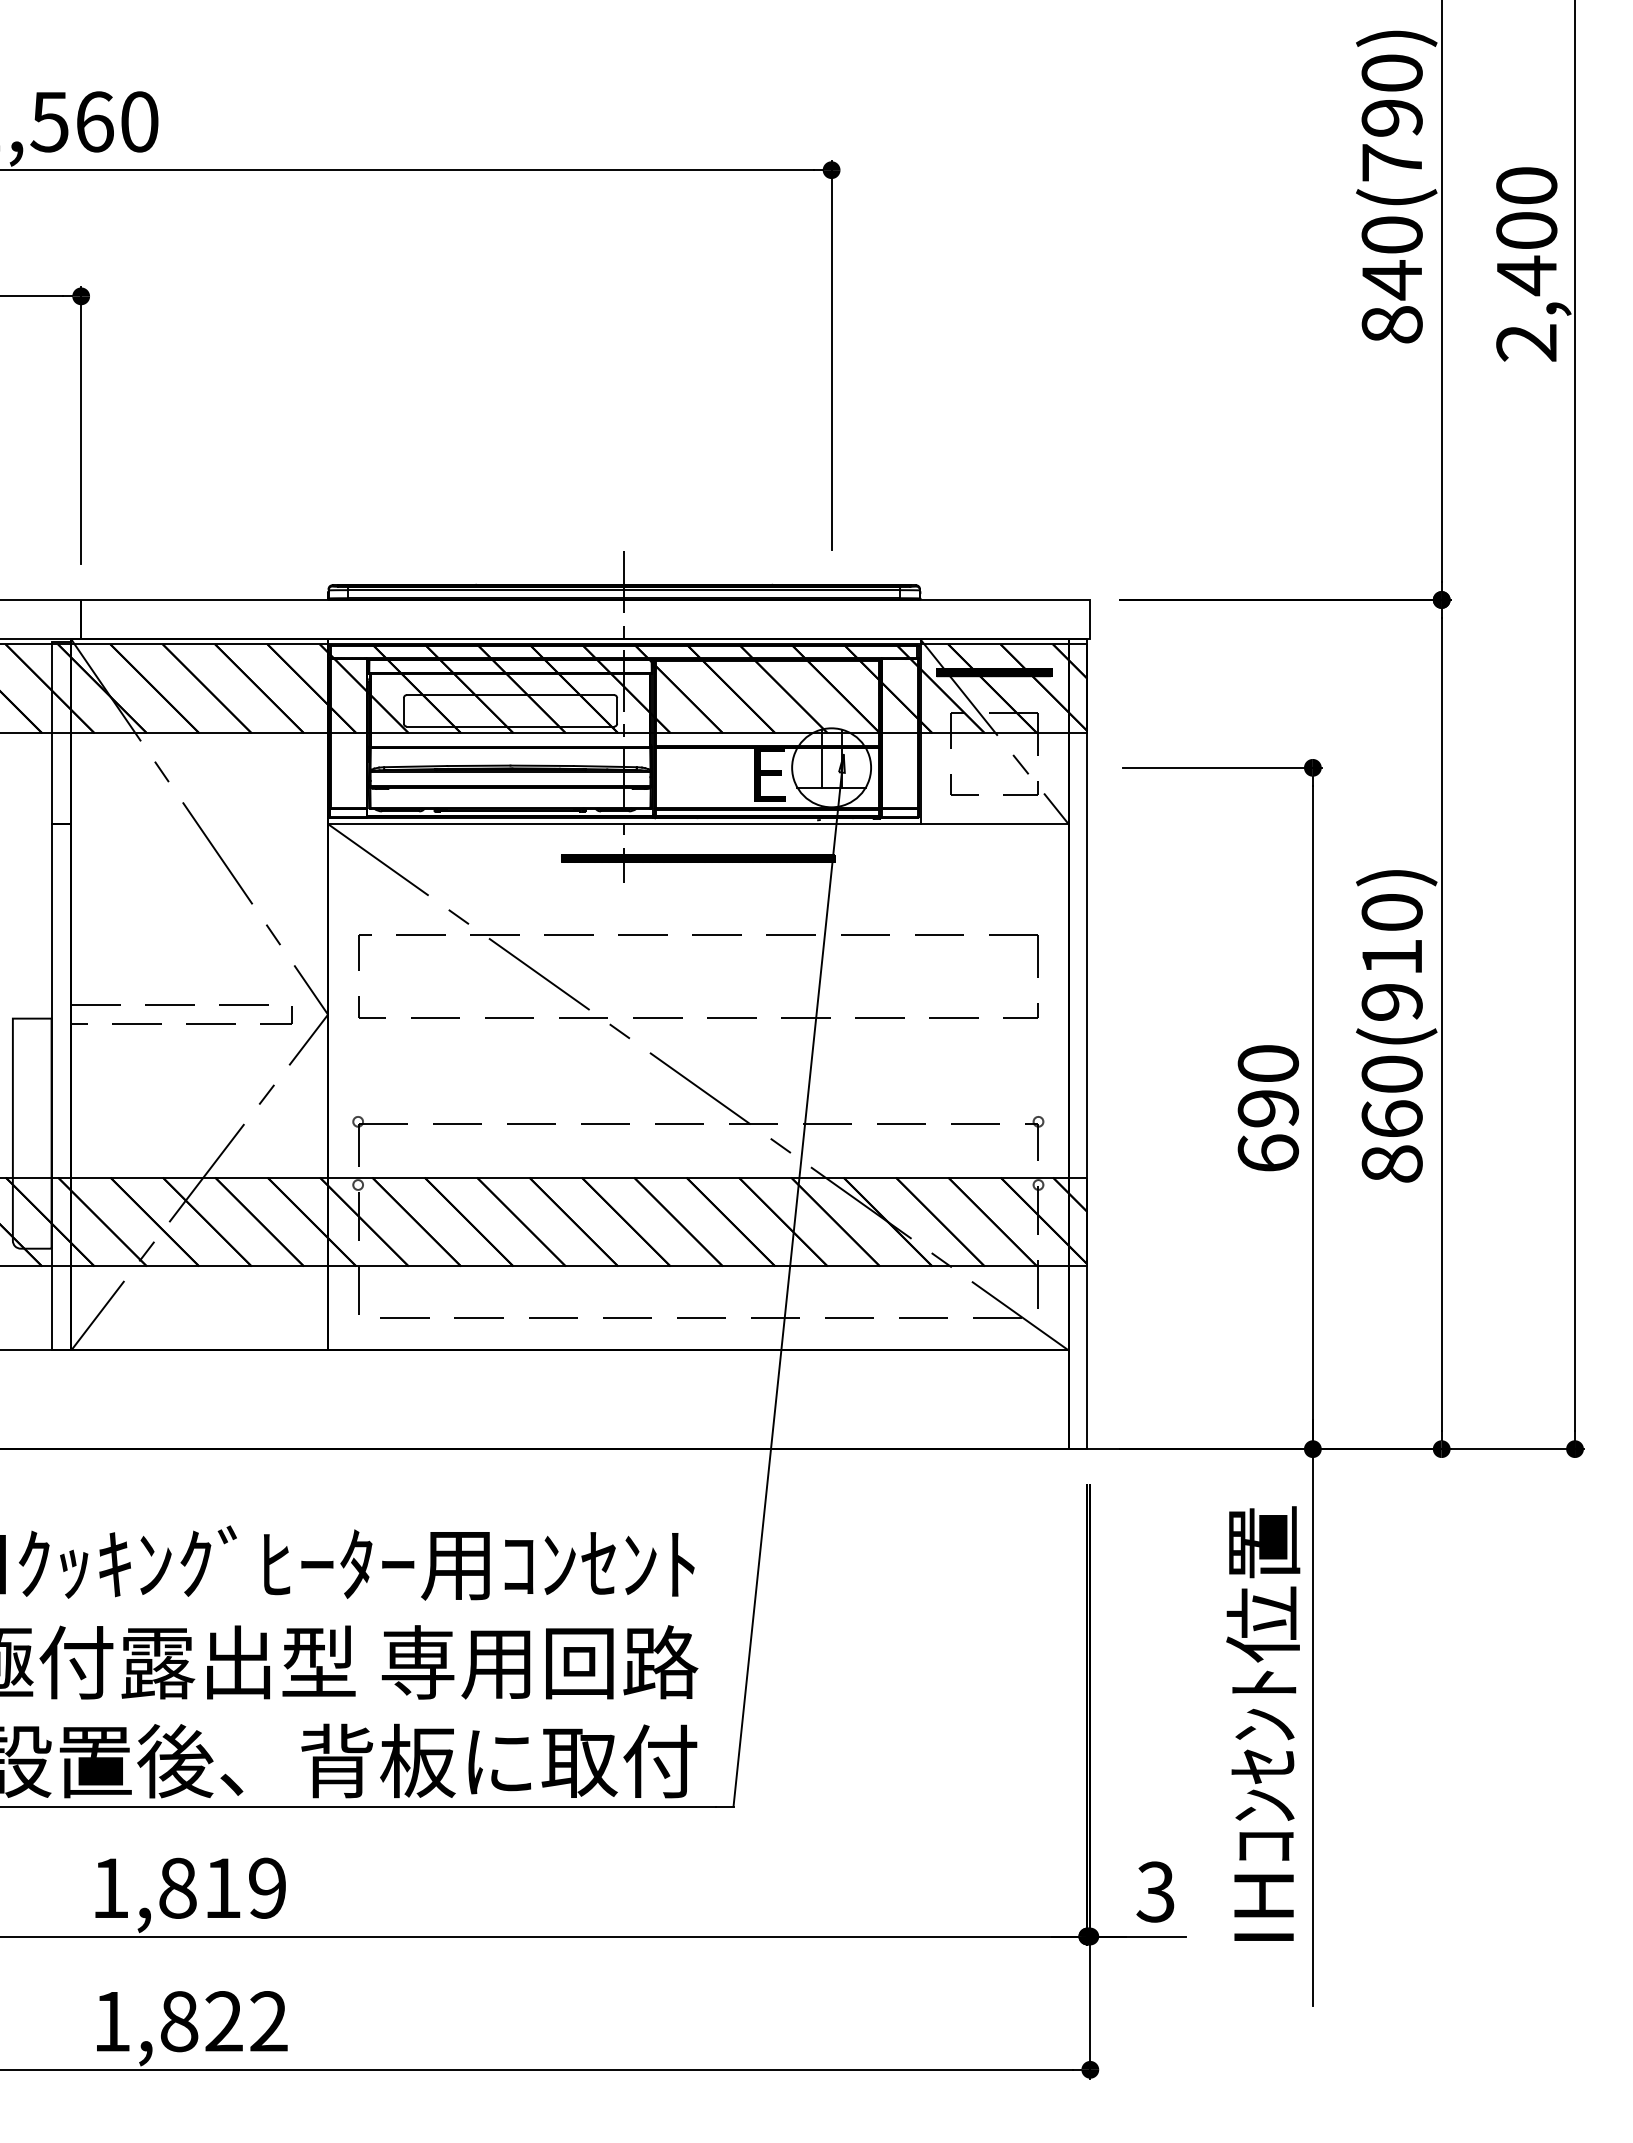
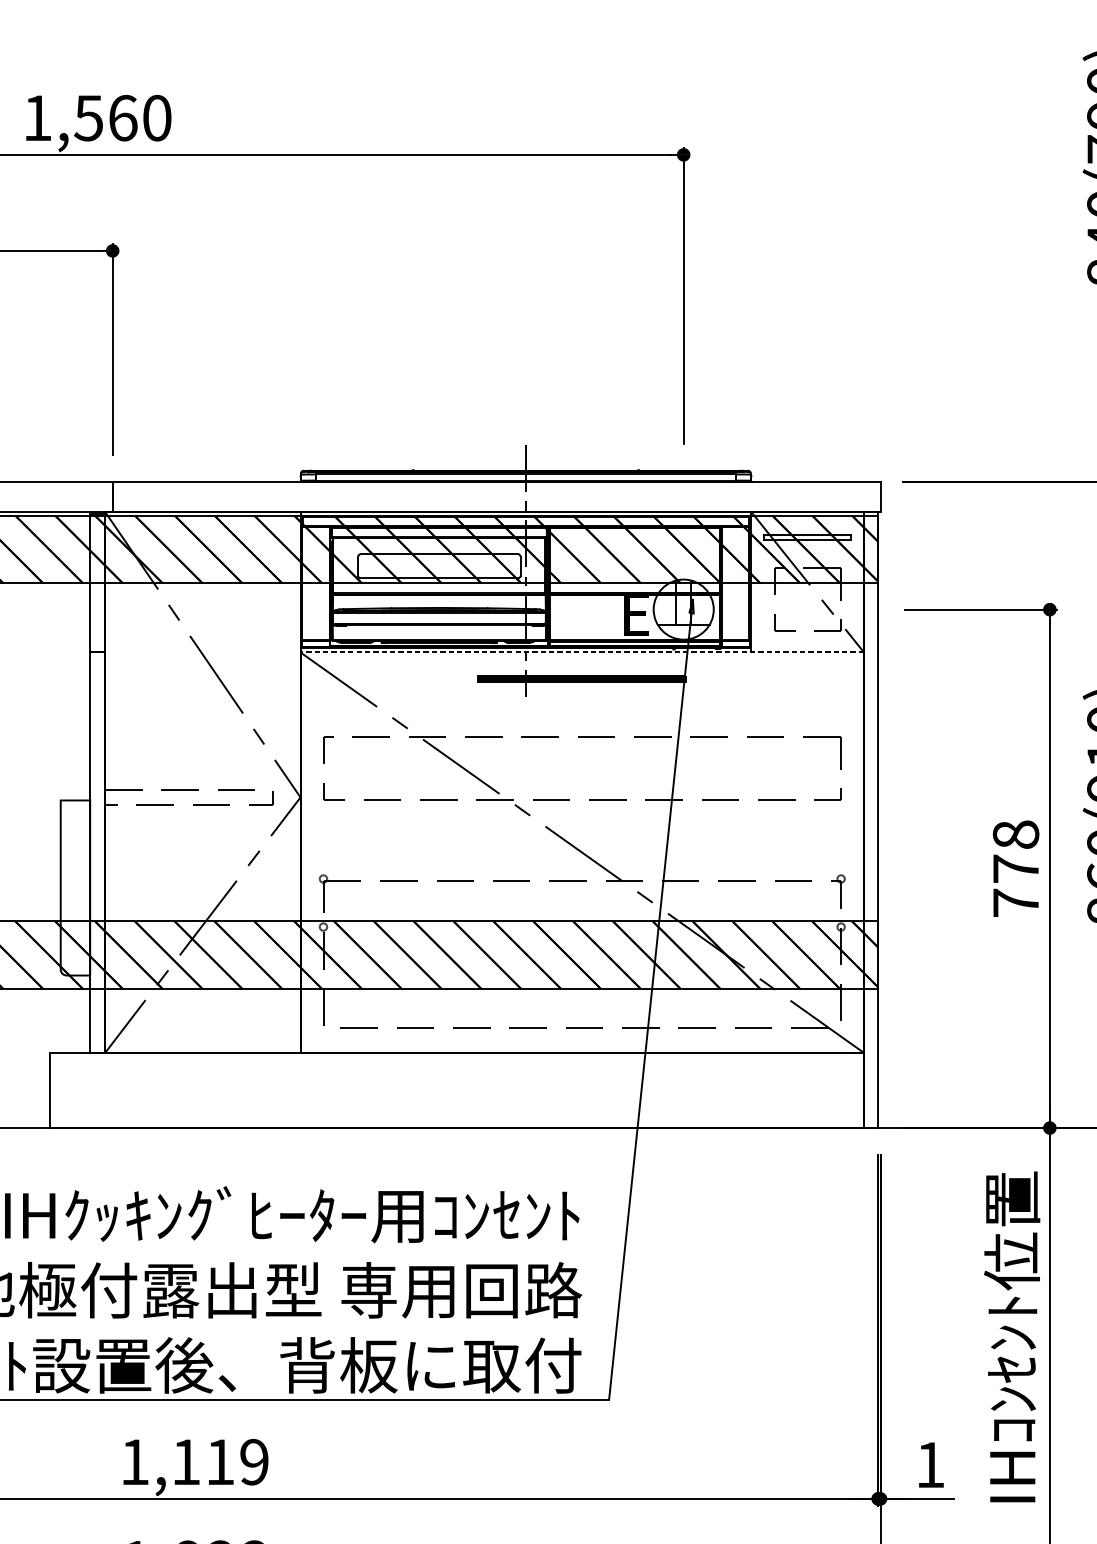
hatch: (994, 672) -> (807, 537), removed
line: (697, 824) -> (581, 652), solid -> dashed
text: (1268, 1108) -> (1016, 868), 690 -> 778
text: (177, 1887) -> (185, 1461), 1,819 -> 1,119
text: (1155, 1891) -> (930, 1464), 3 -> 1

